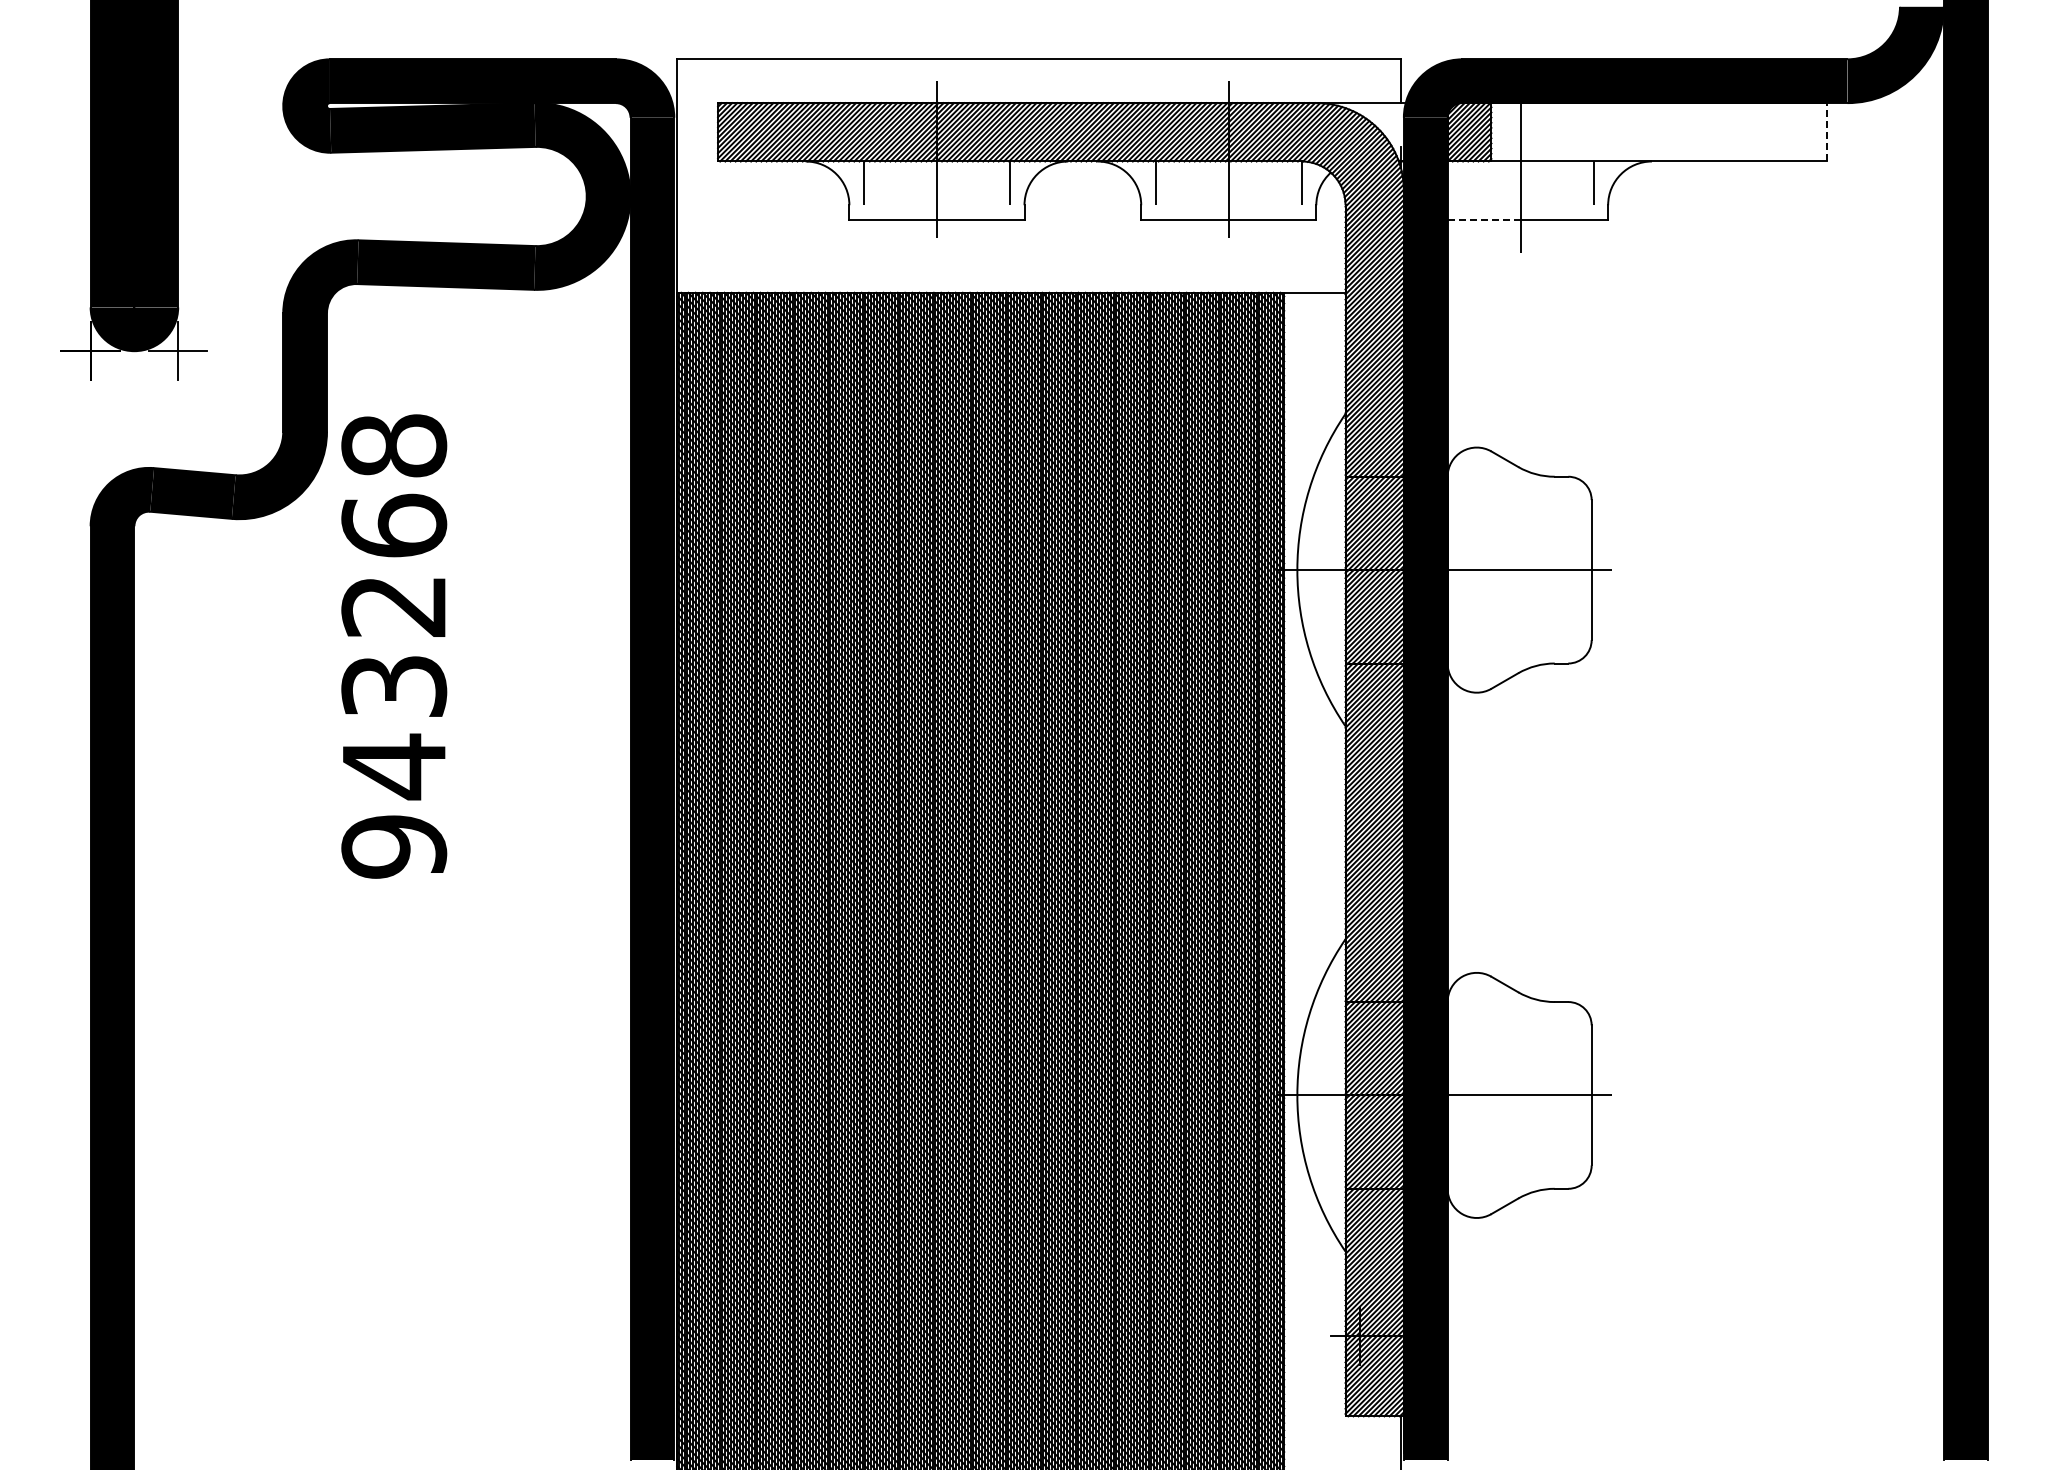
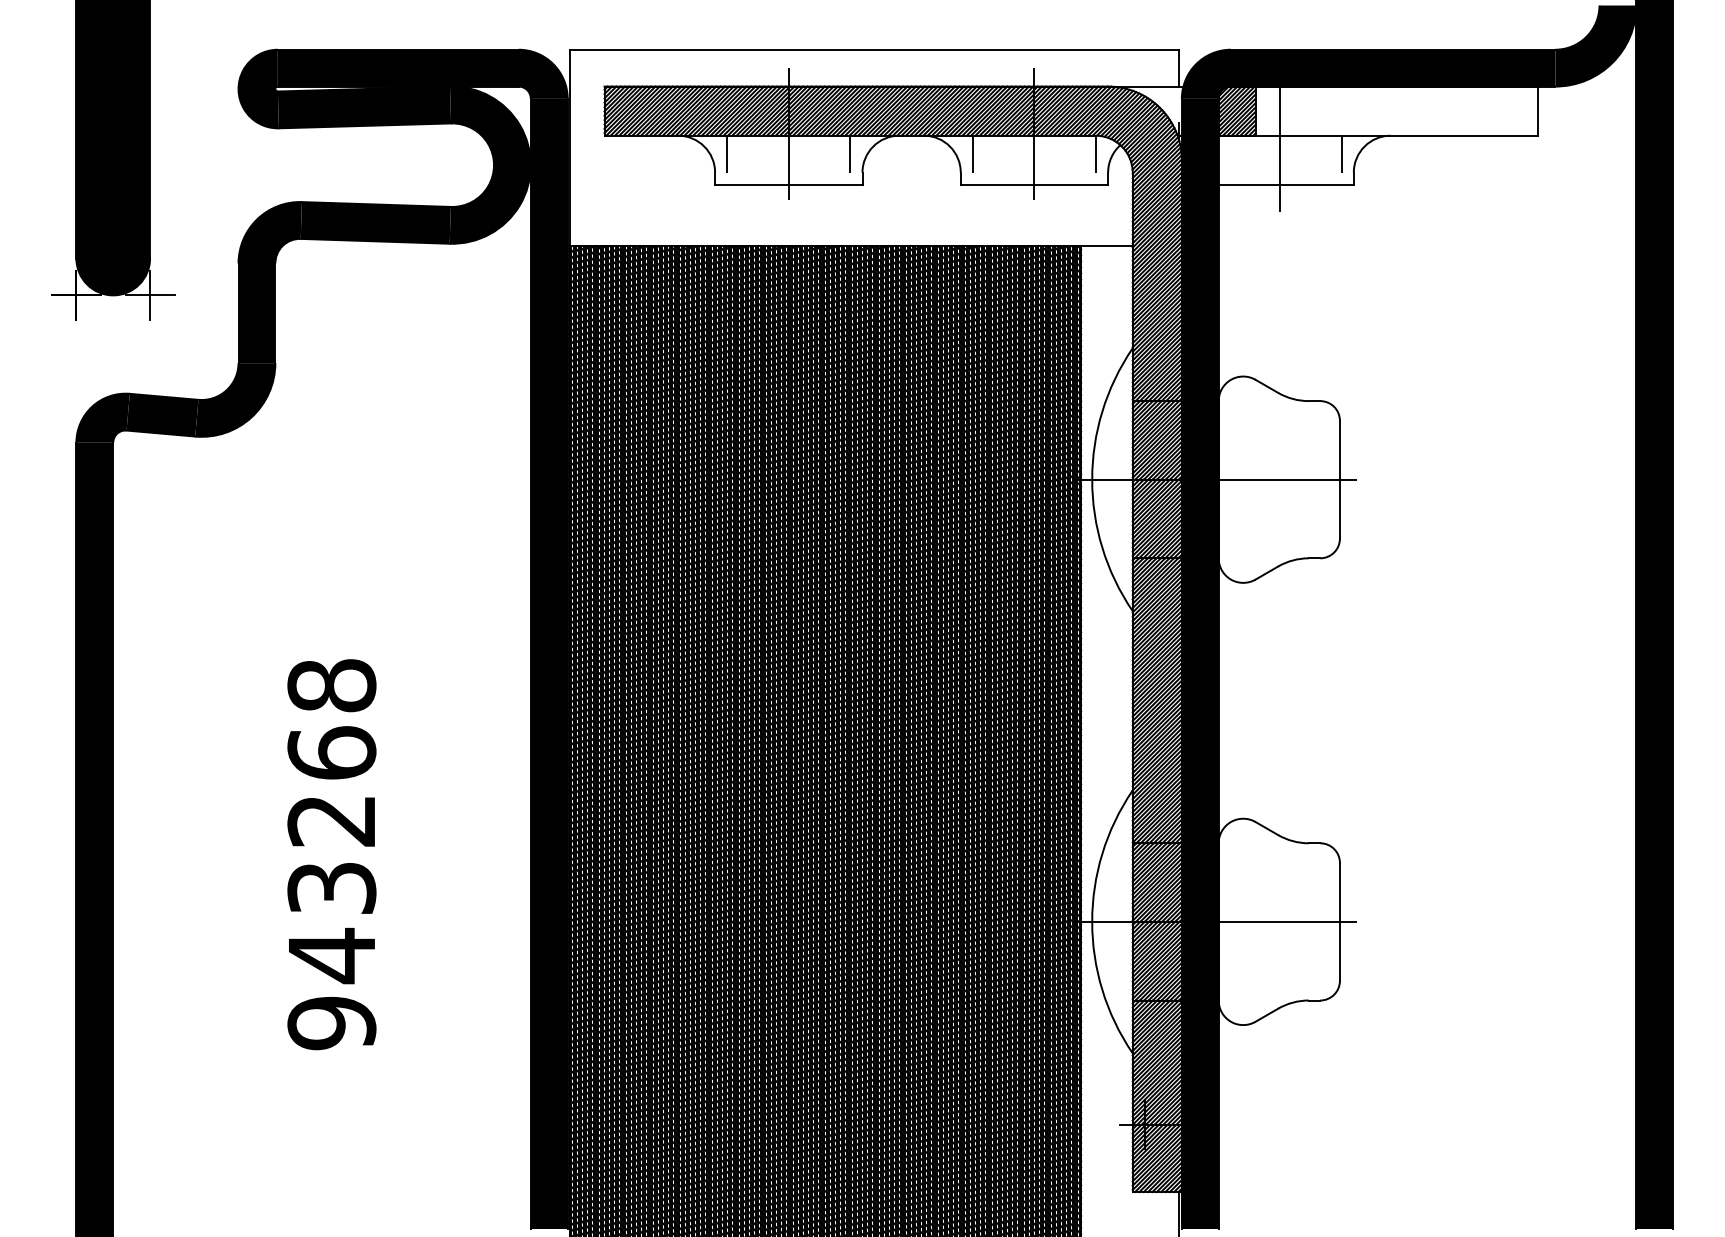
line: (1827, 131) -> (1538, 110), dashed -> solid
line: (1484, 219) -> (1249, 184), dashed -> solid
text: (394, 646) -> (332, 854), moved

